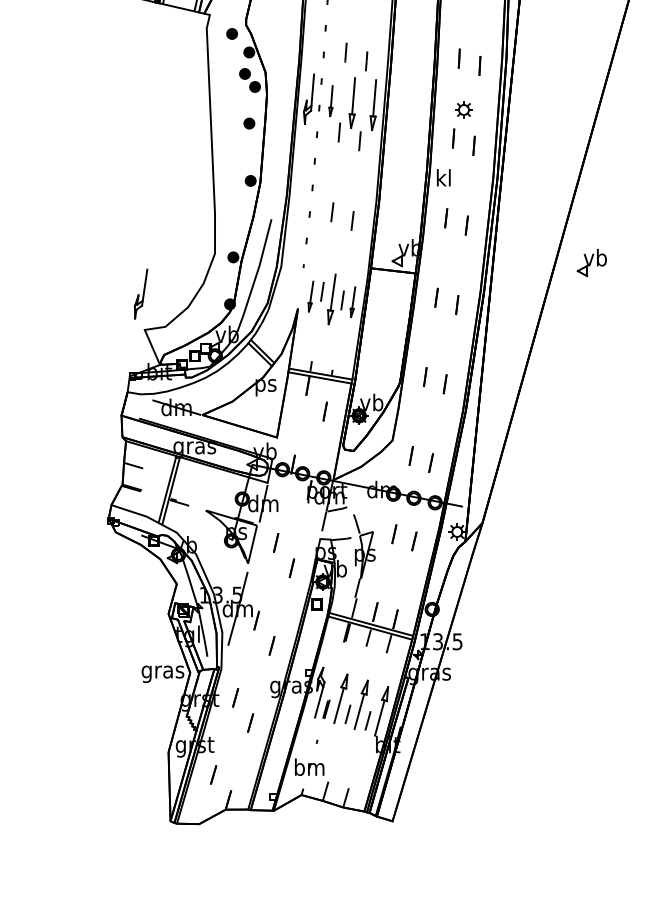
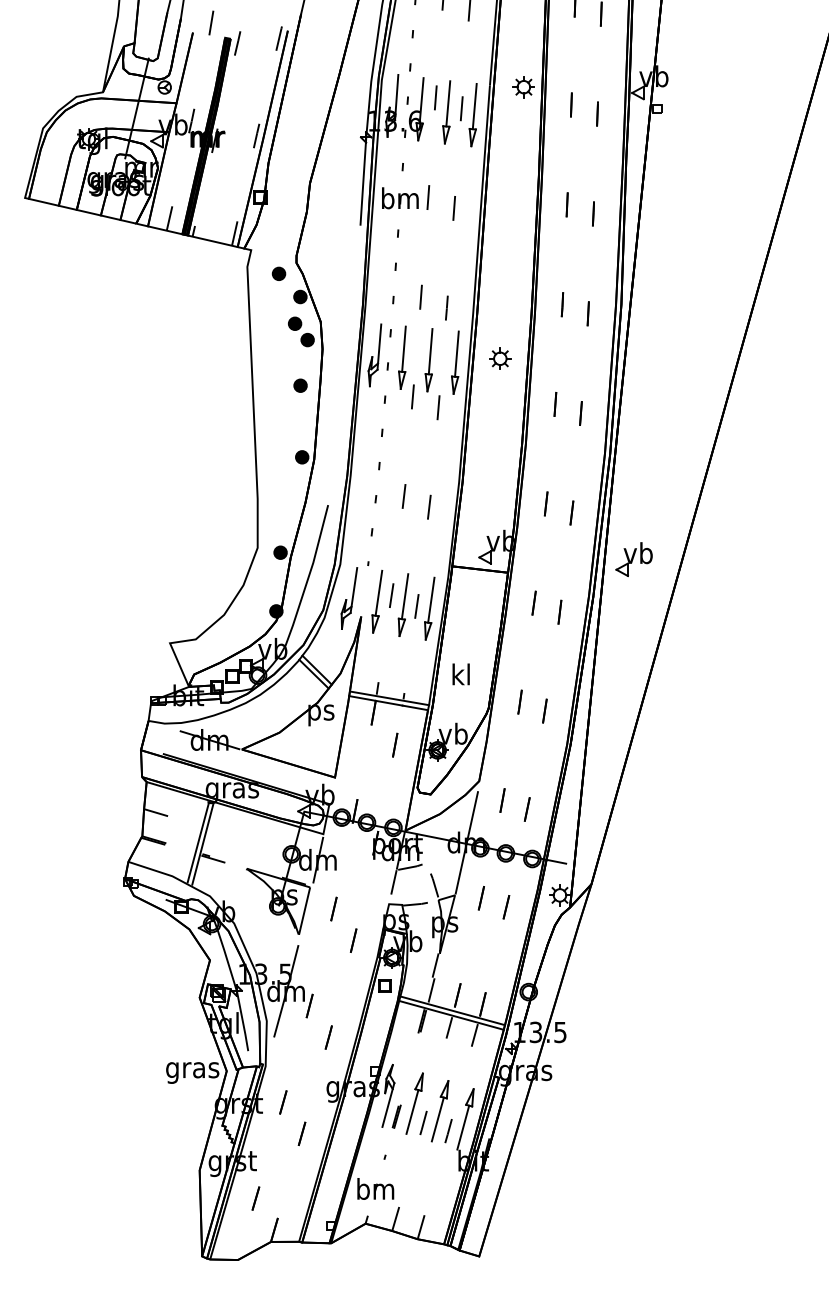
part: (331, 100) -> (402, 357), size x1.67
part: (464, 109) -> (500, 358), moved
text: (443, 177) -> (460, 674), moved
part: (591, 262) -> (633, 559), moved
part: (141, 294) -> (349, 598), moved
part: (311, 296) -> (377, 601), size x1.67
part: (352, 302) -> (429, 608), size x1.67
line: (382, 489) -> (466, 842), added

